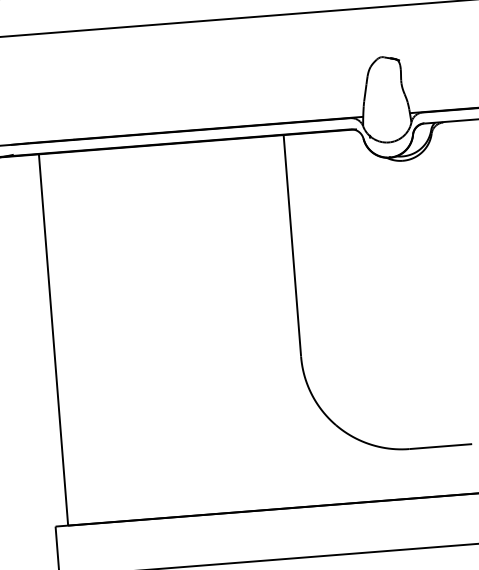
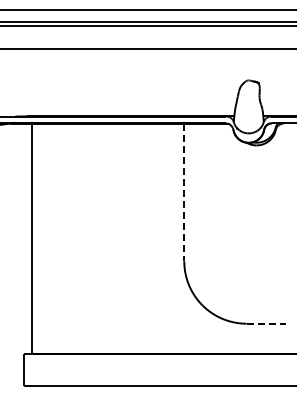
line: (292, 245) -> (184, 192), solid -> dashed
line: (441, 446) -> (266, 323), solid -> dashed

